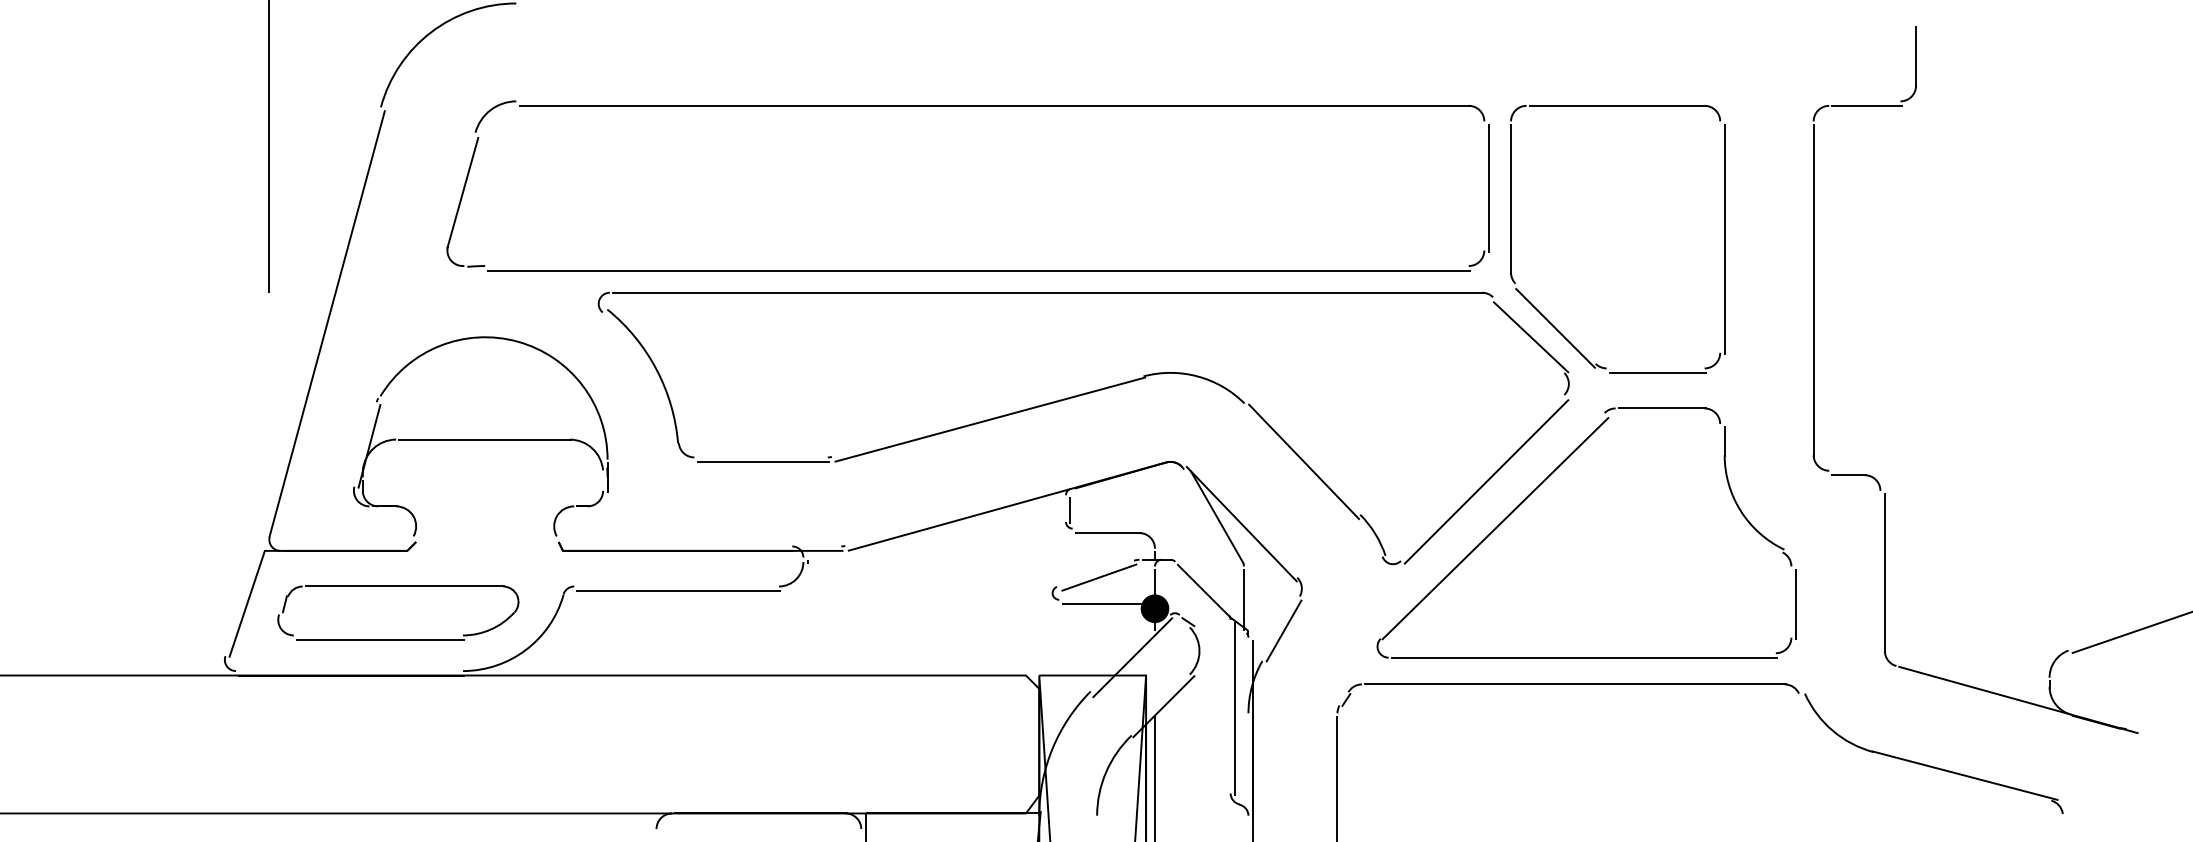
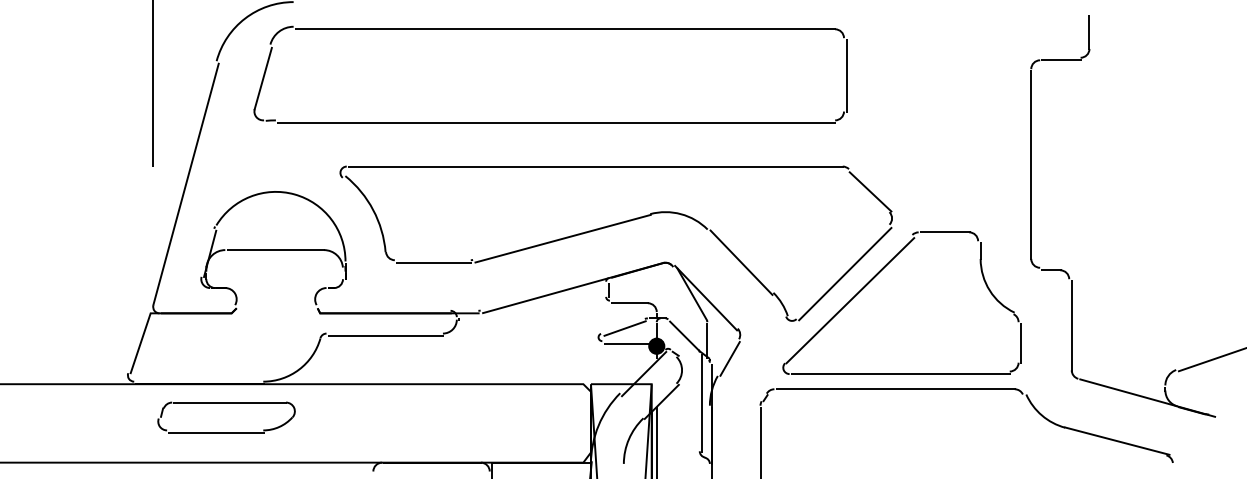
part: (968, 106) -> (550, 29), moved
part: (1511, 238) -> (859, 135), removed
part: (398, 588) -> (226, 403), moved

